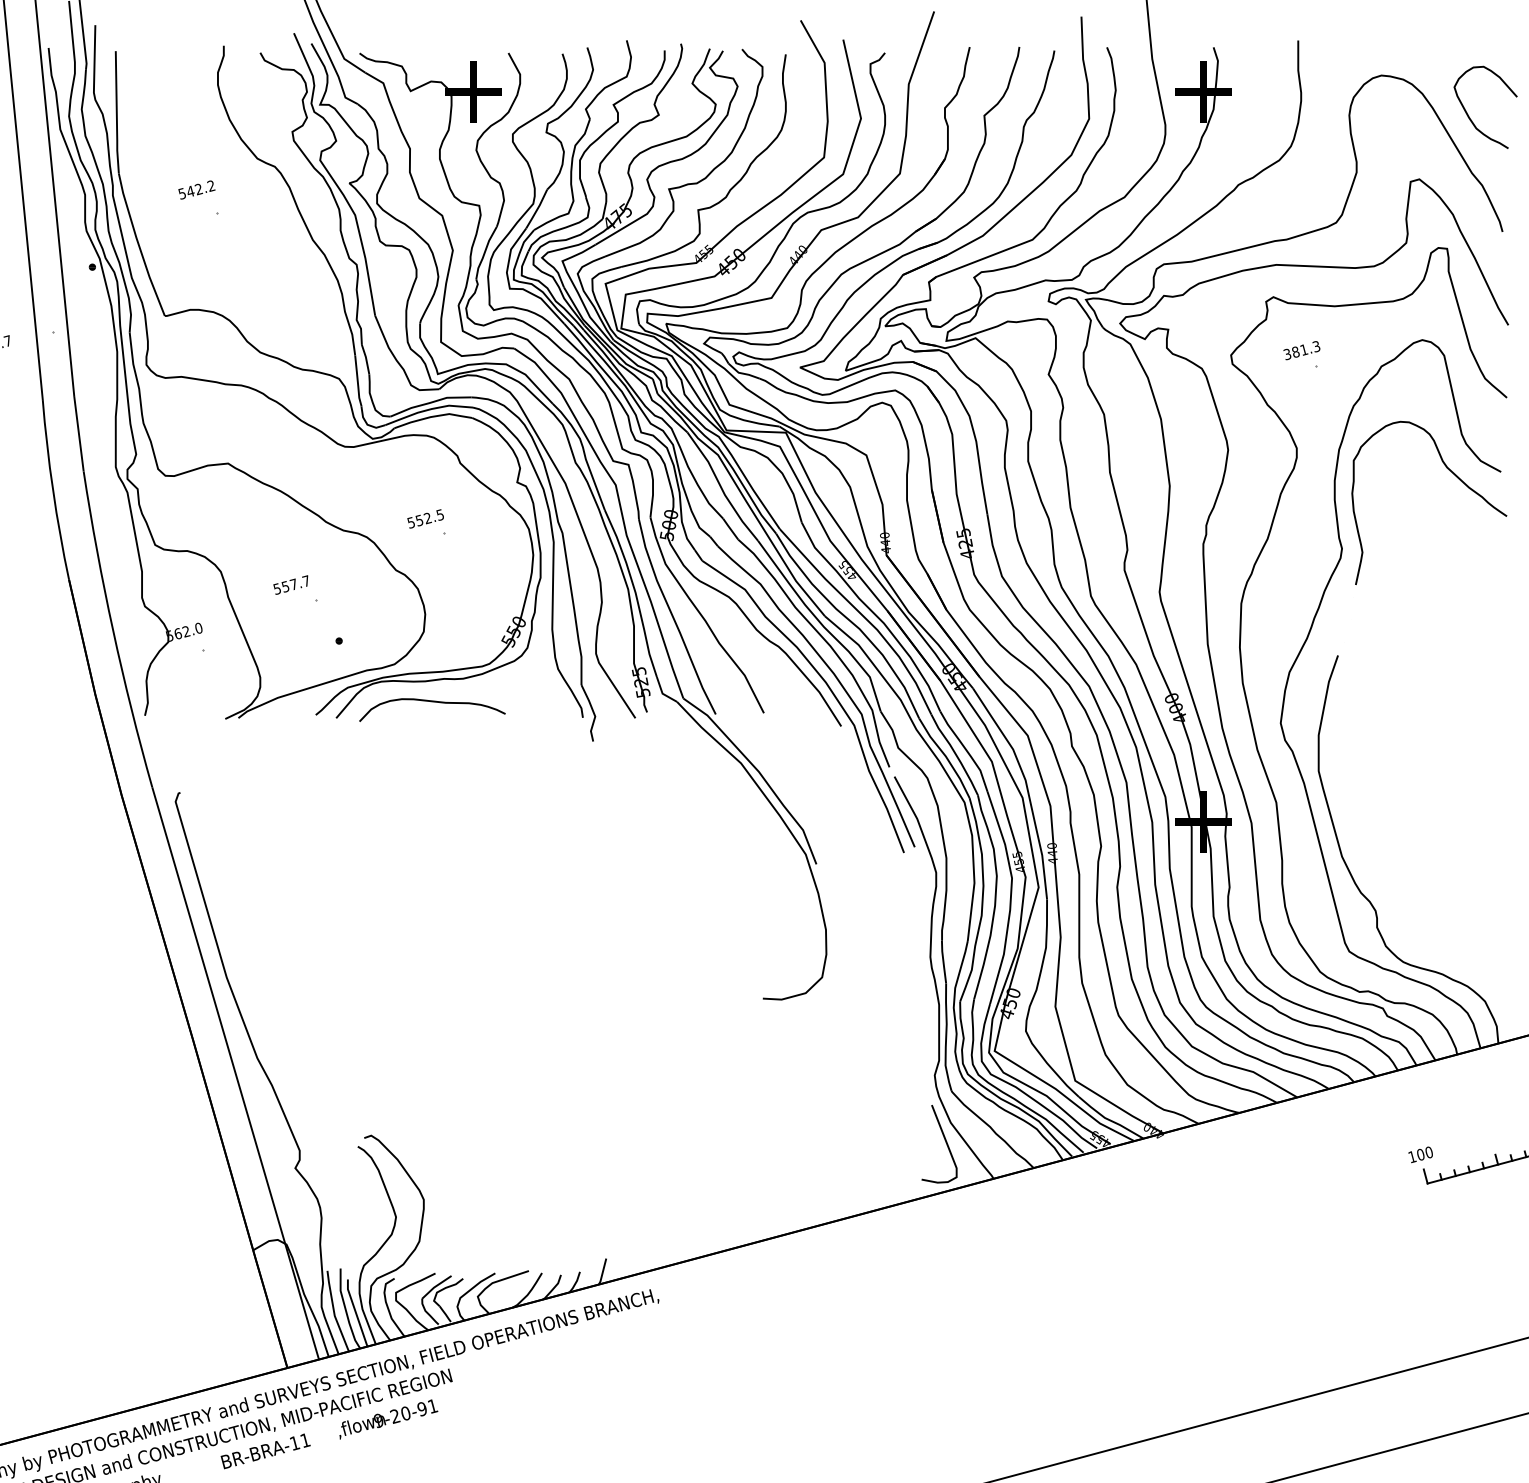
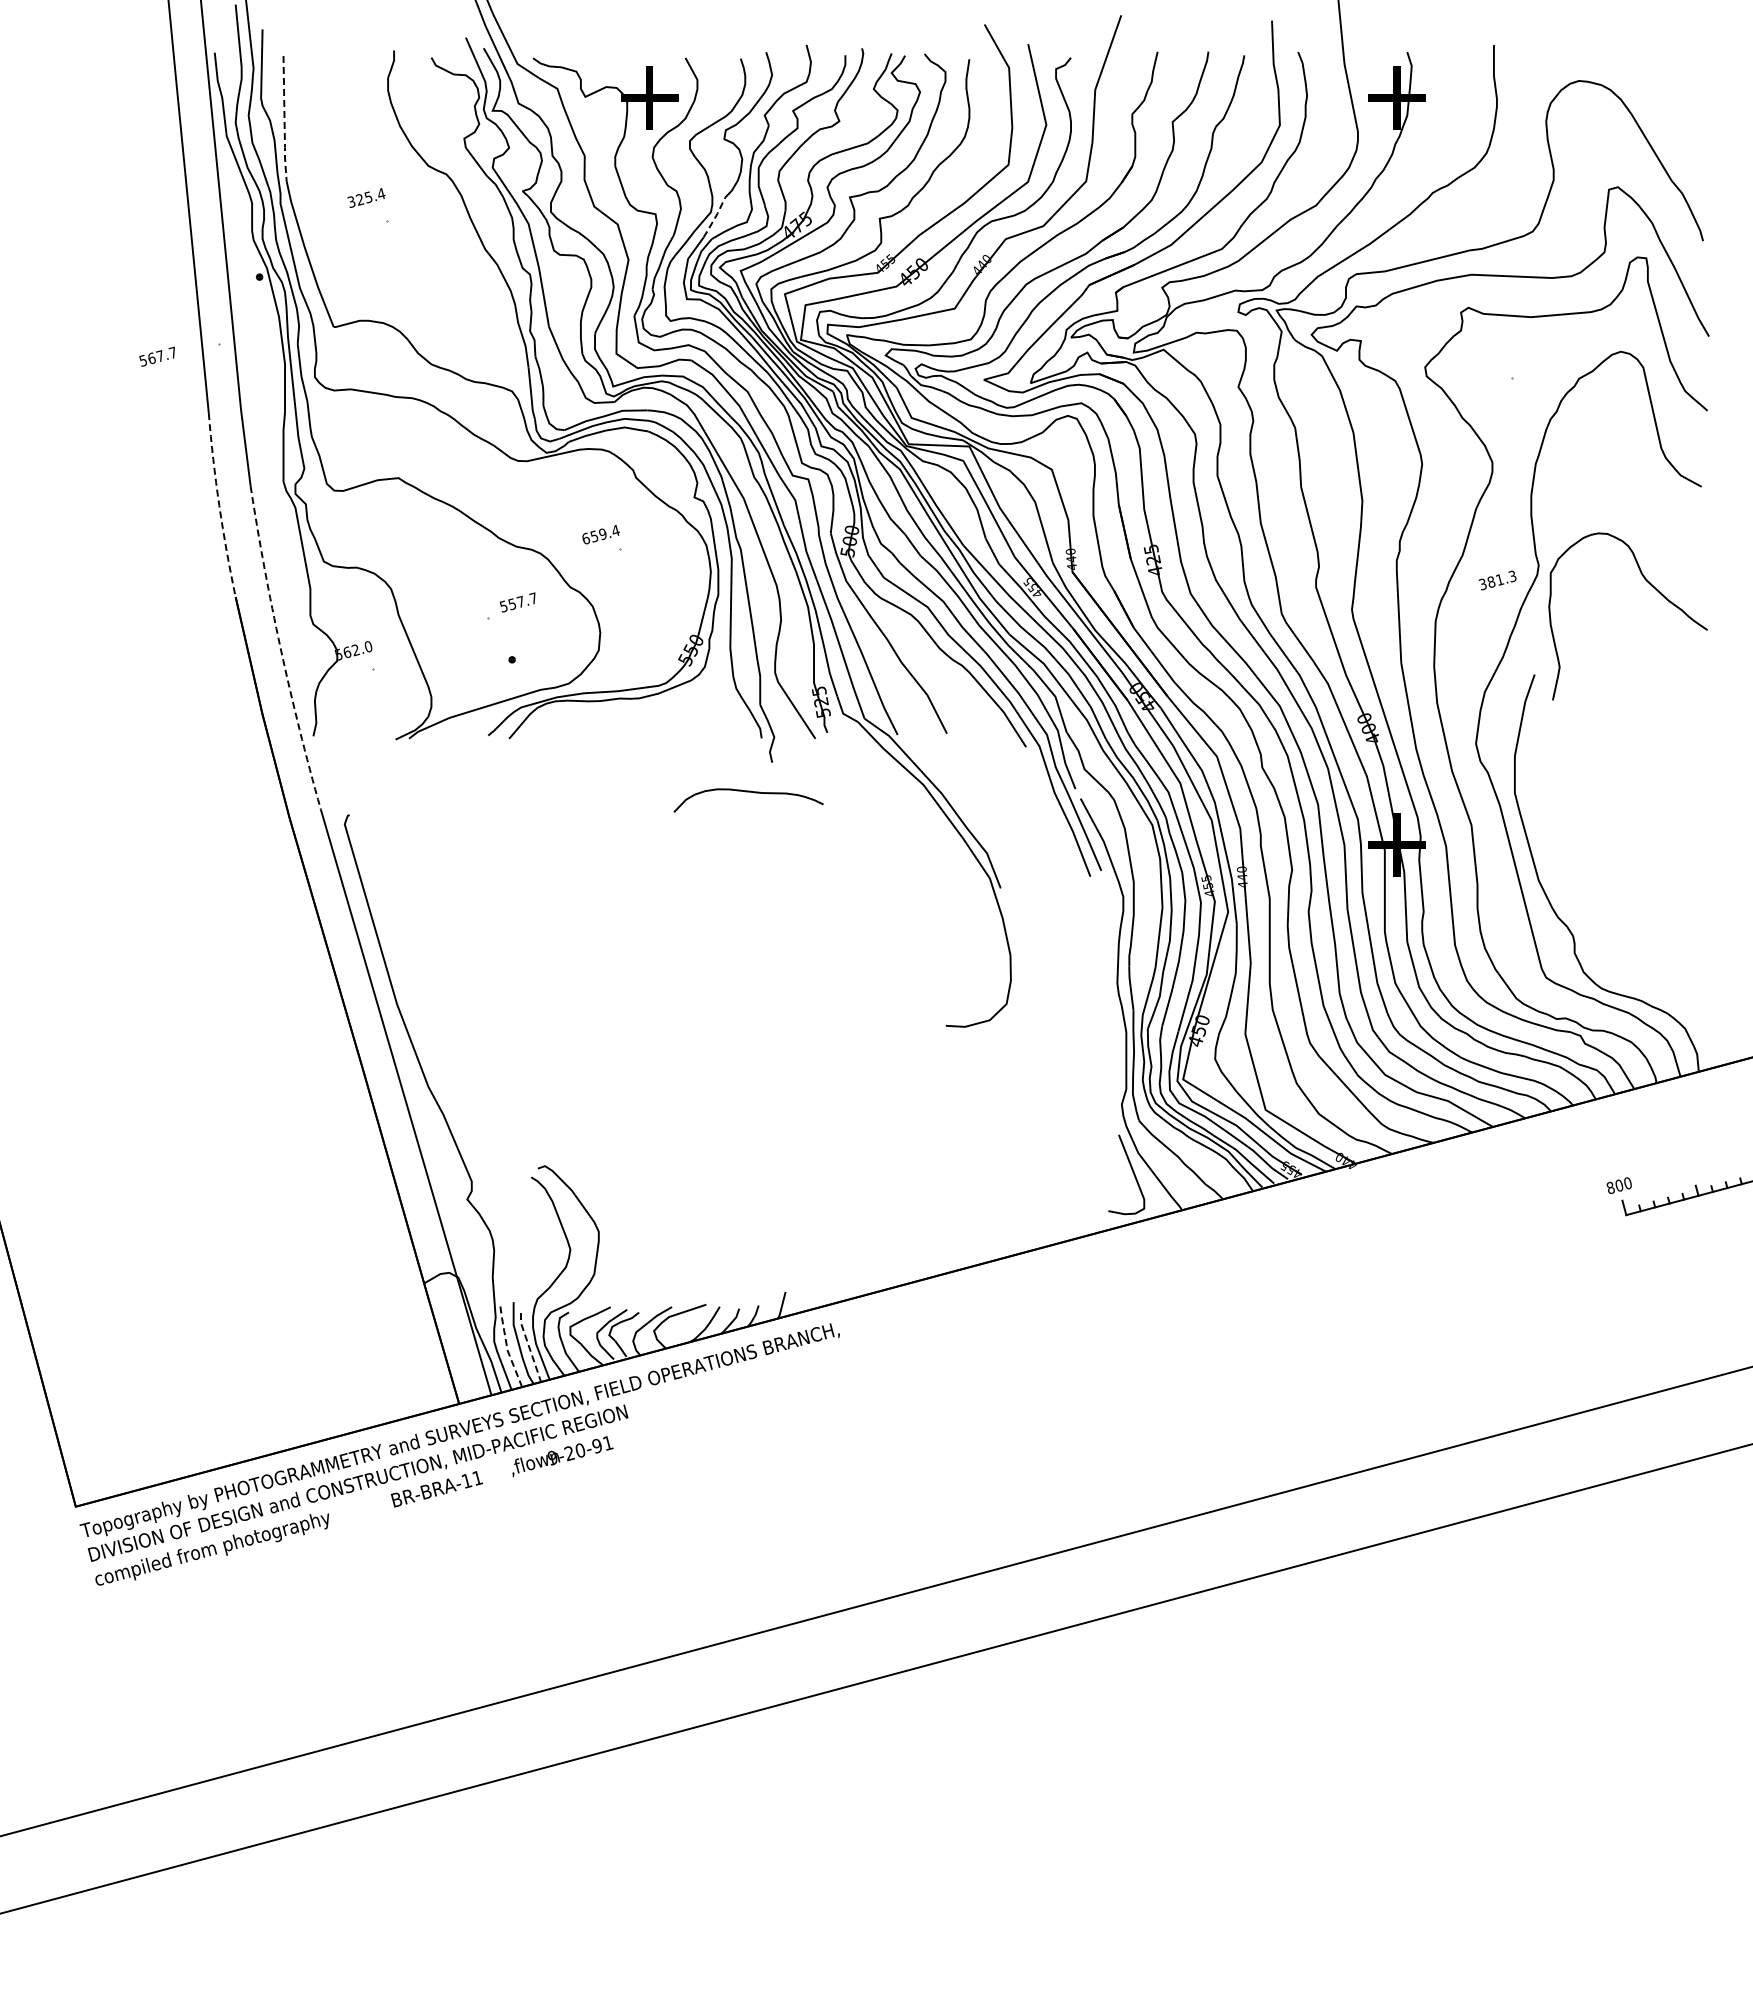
line: (116, 114) -> (284, 120), solid -> dashed
curve: (1470, 118) -> (1670, 124), removed
text: (196, 189) -> (366, 197), 542.2 -> 325.4
line: (537, 208) -> (715, 217), solid -> dashed
text: (1301, 350) -> (1497, 580), moved
curve: (1454, 475) -> (1653, 588), moved
arc: (53, 490) -> (219, 505), solid -> dashed
text: (425, 518) -> (600, 534), 552.5 -> 659.4
text: (290, 585) -> (517, 602), moved
arc: (112, 629) -> (280, 648), solid -> dashed
curve: (432, 702) -> (748, 792), moved
text: (1412, 1156) -> (1610, 1187), 100 -> 800
line: (334, 1311) -> (507, 1346), solid -> dashed
line: (356, 1312) -> (529, 1347), solid -> dashed

